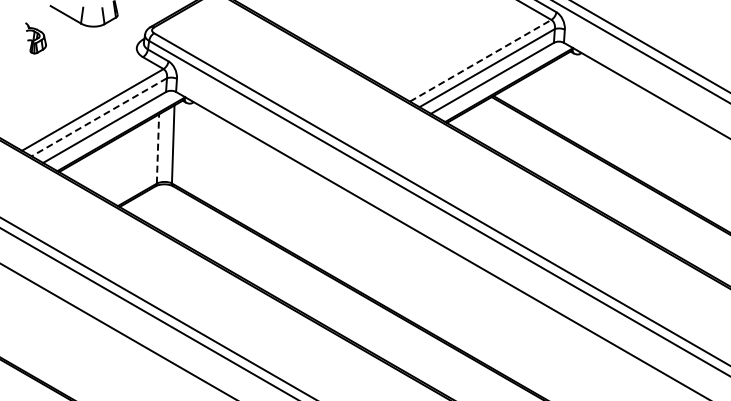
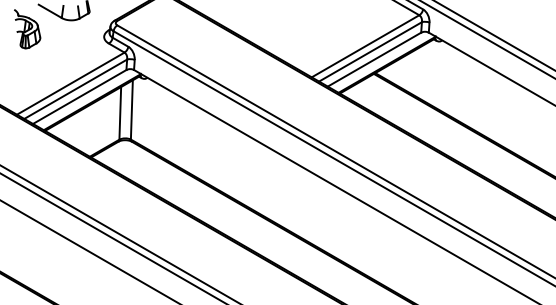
part: (35, 38) -> (27, 29), size x1.67
line: (480, 60) -> (365, 46), dashed -> solid
line: (98, 117) -> (75, 89), dashed -> solid
line: (157, 149) -> (119, 113), dashed -> solid

